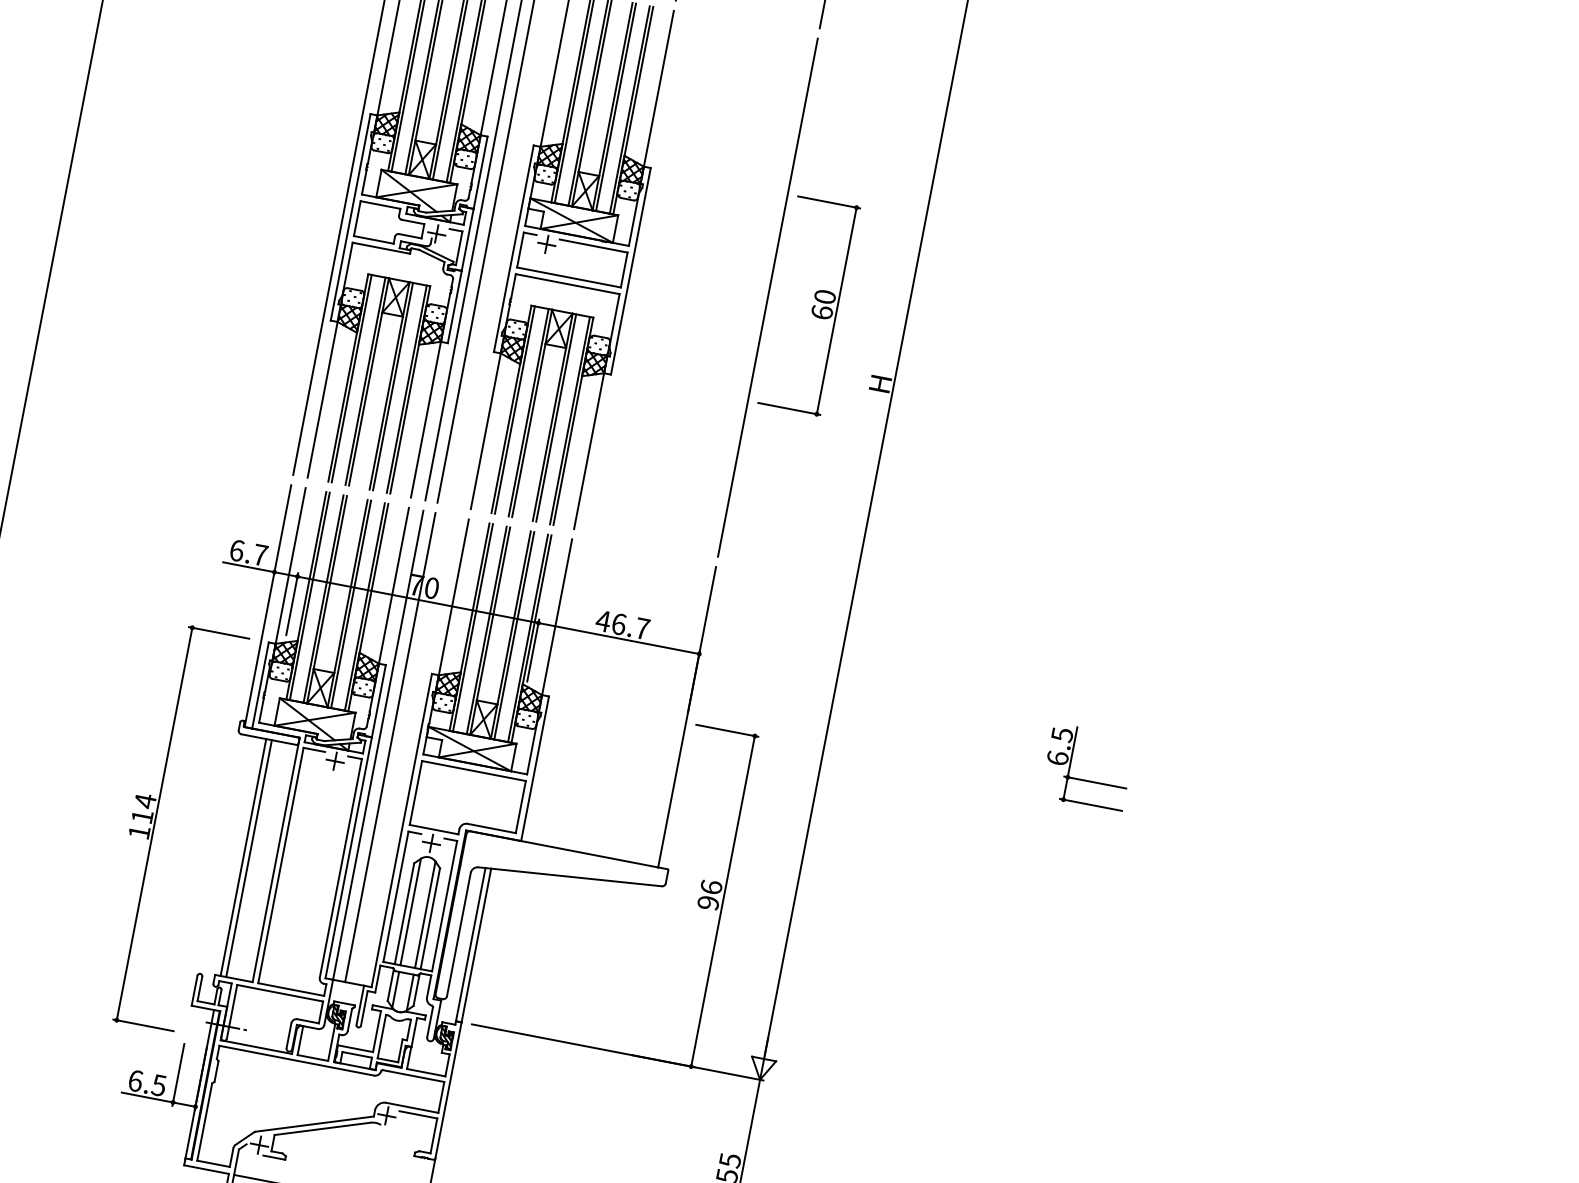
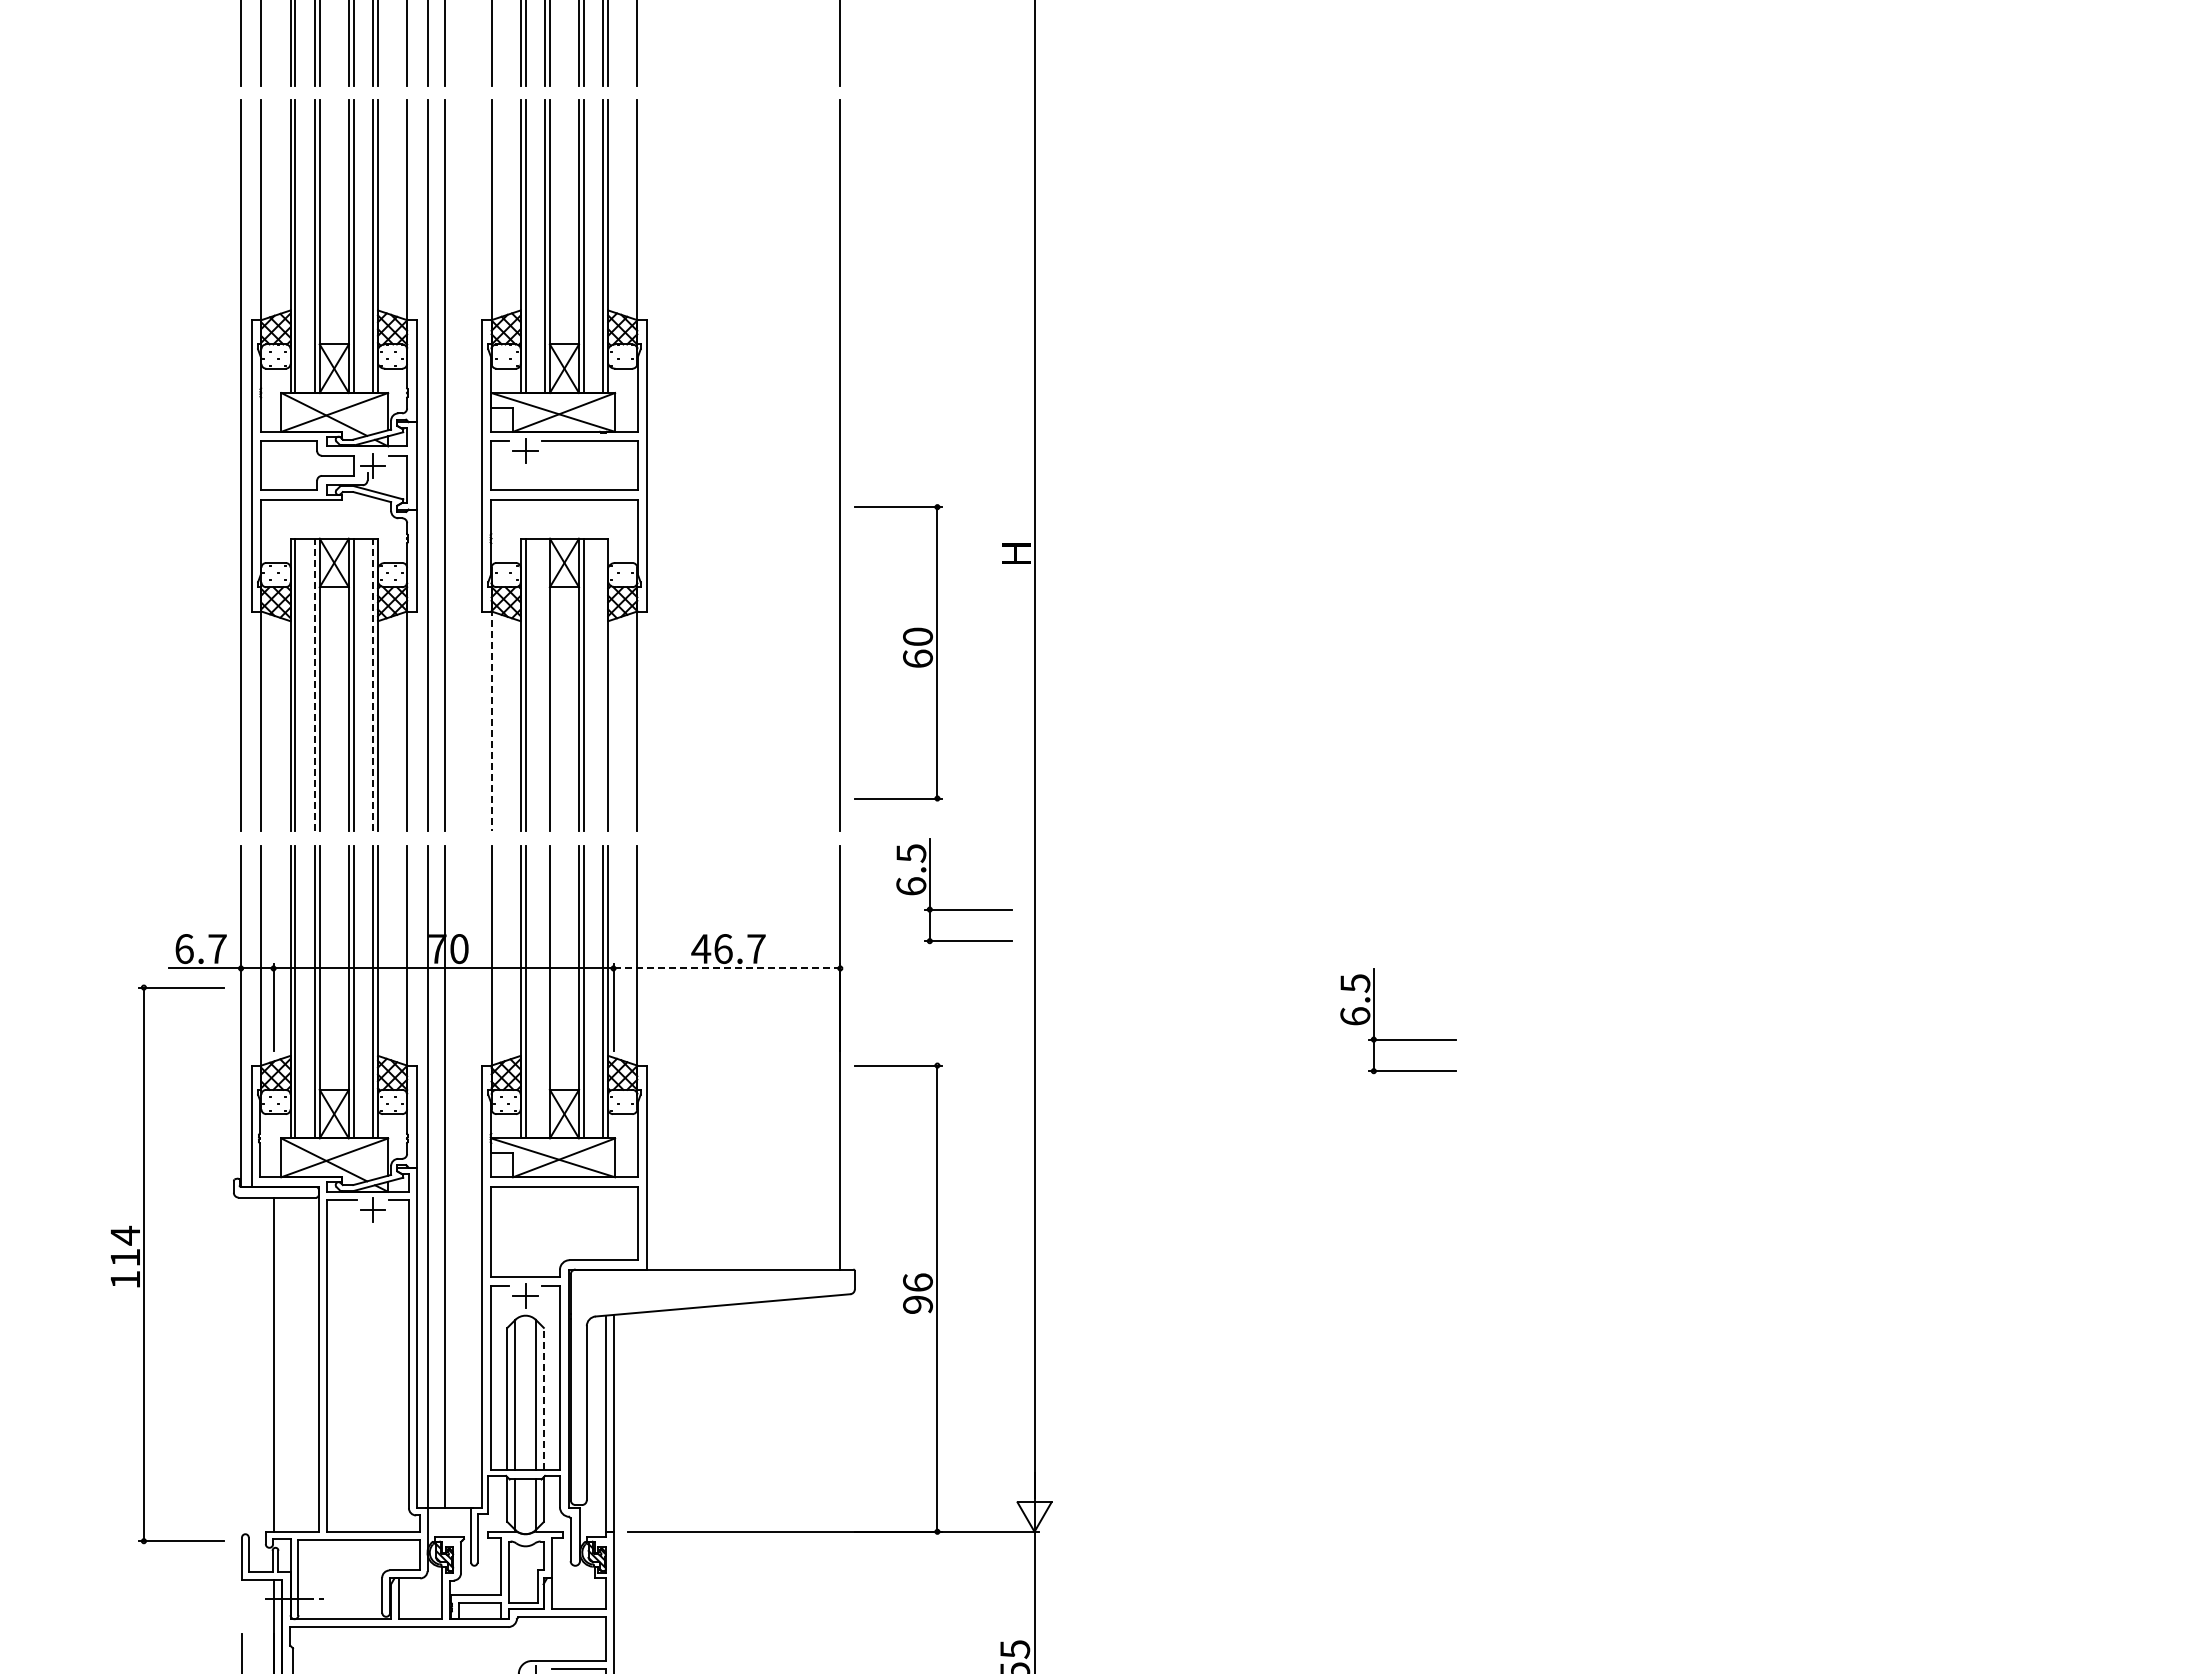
part: (809, 305) -> (898, 652), moved
line: (365, 380) -> (314, 684), solid -> dashed
line: (407, 388) -> (373, 684), solid -> dashed
line: (529, 412) -> (545, 684), removed
line: (570, 420) -> (603, 684), removed
line: (485, 430) -> (491, 720), solid -> dashed
part: (788, 627) -> (954, 909), added
line: (487, 630) -> (545, 991), removed
line: (619, 638) -> (727, 968), solid -> dashed
part: (154, 824) -> (144, 1264), moved
line: (249, 858) -> (281, 1364), removed
line: (430, 918) -> (543, 1398), solid -> dashed

